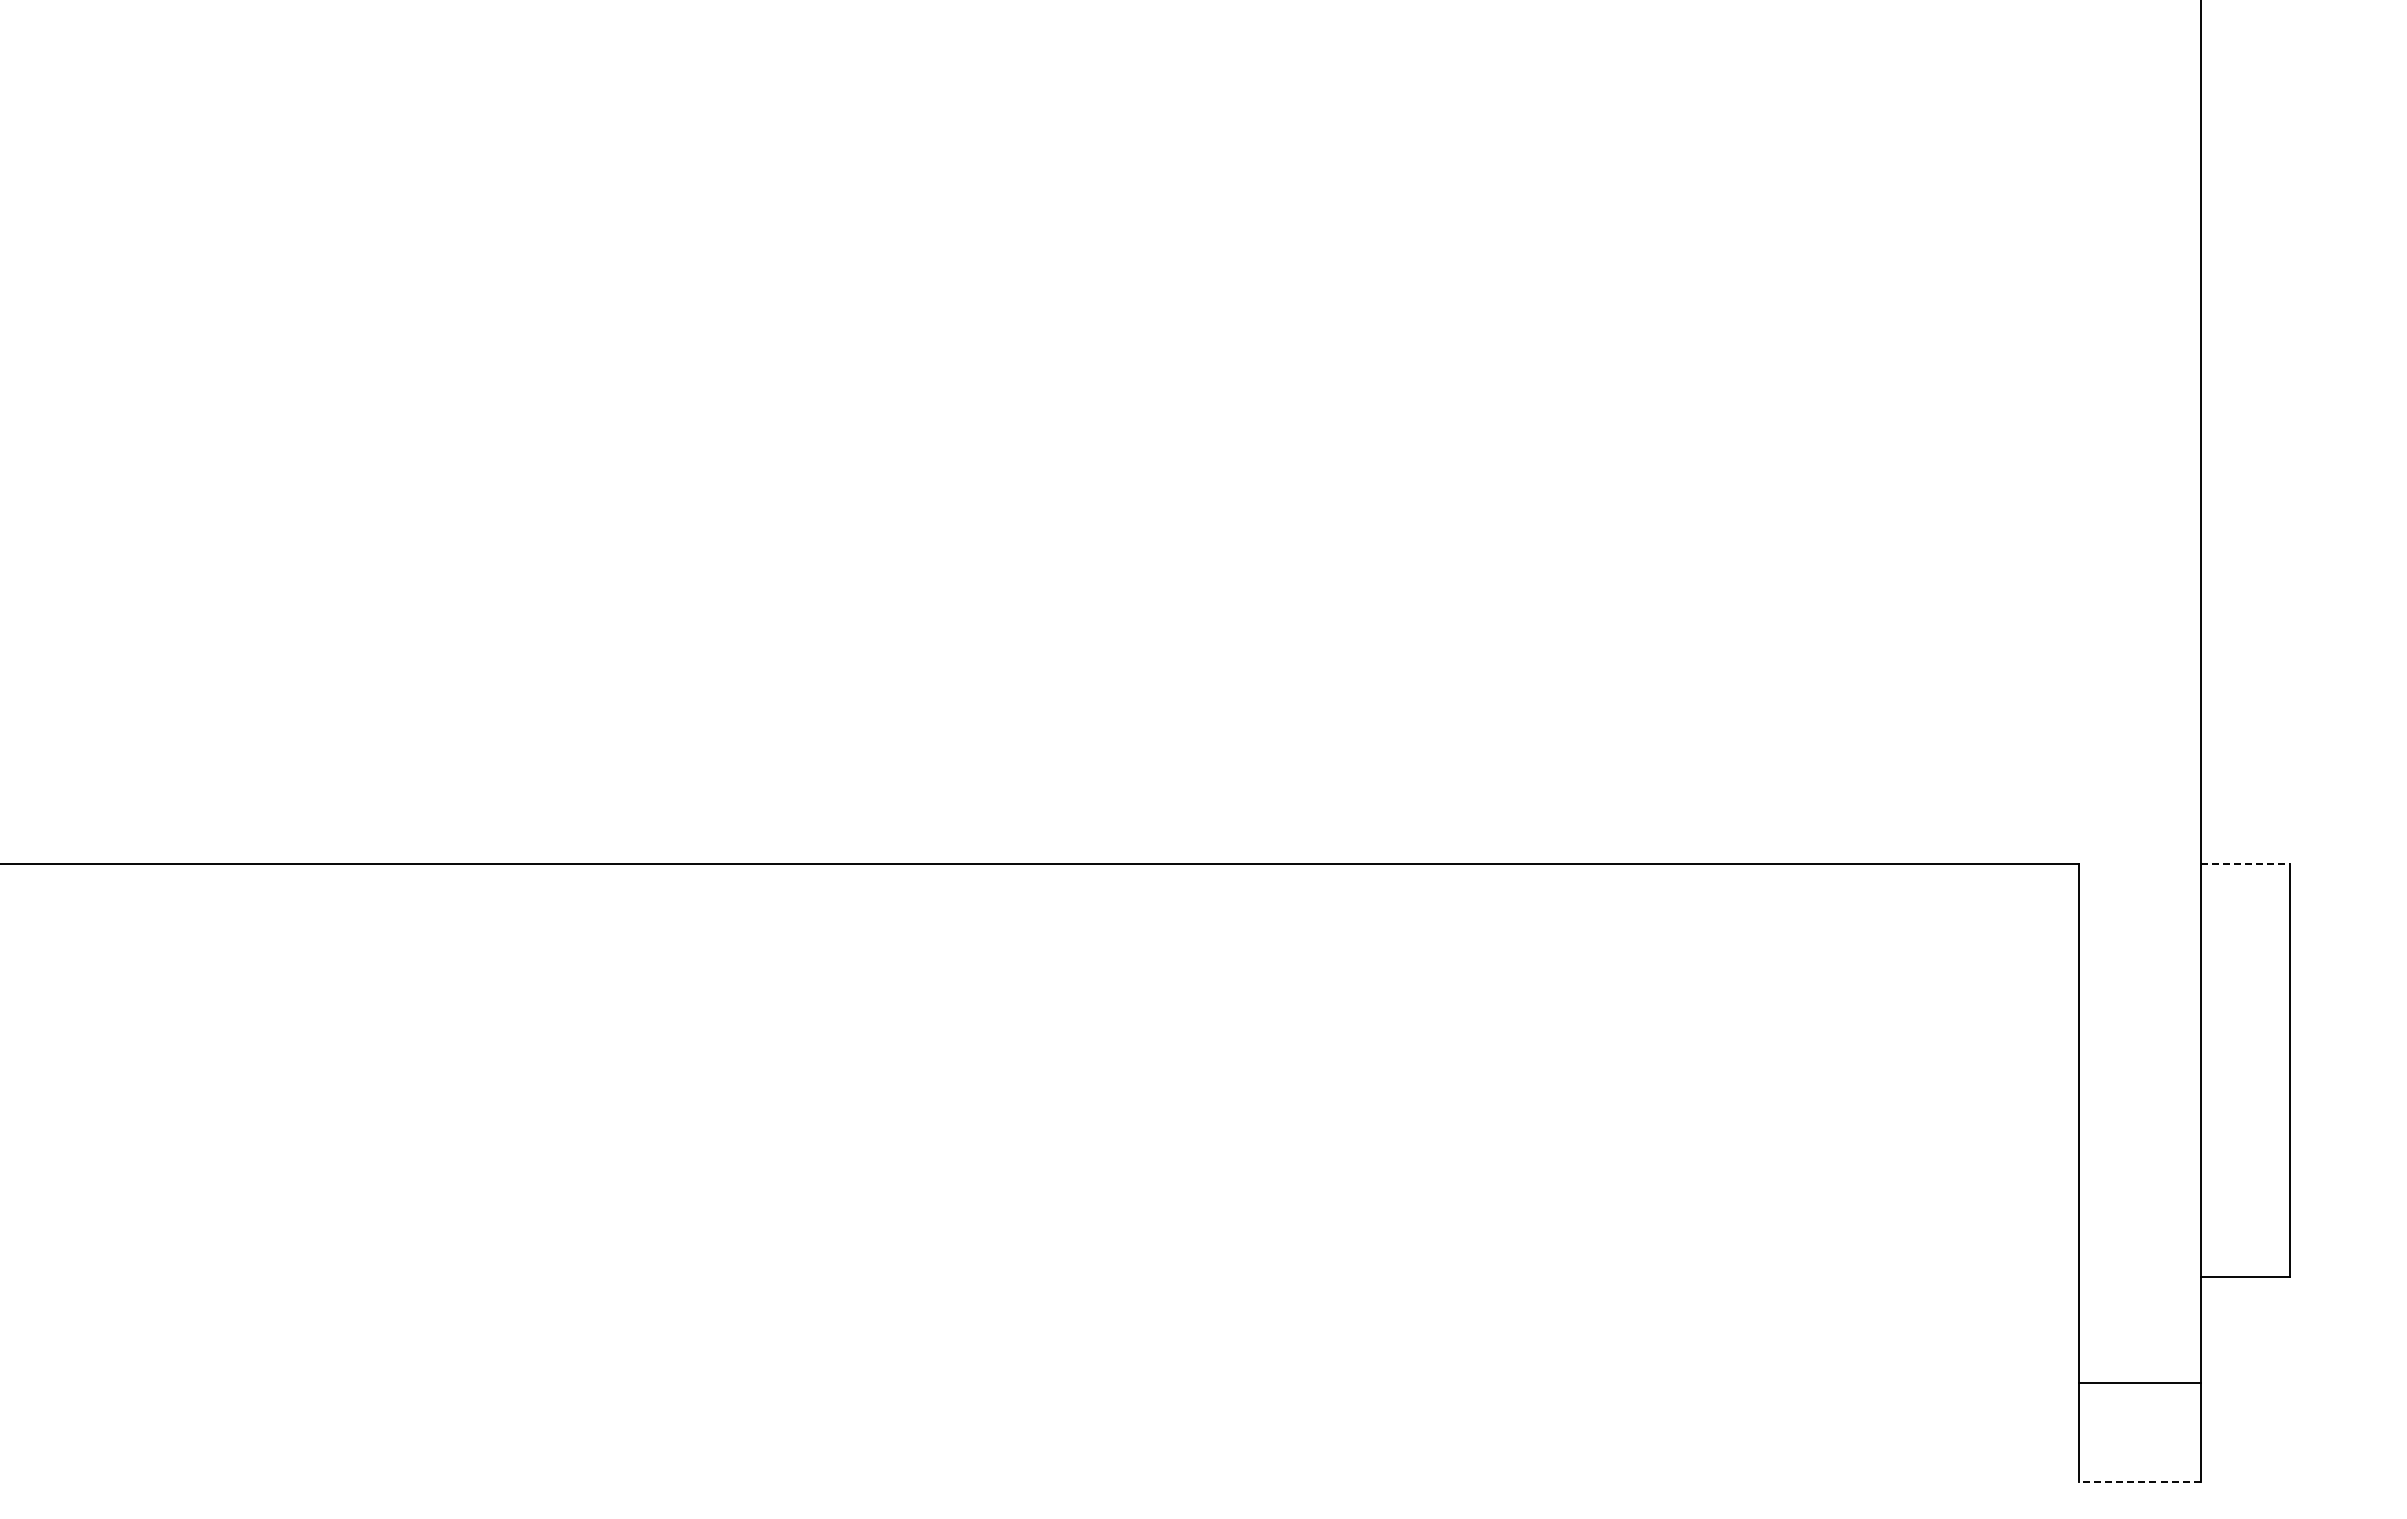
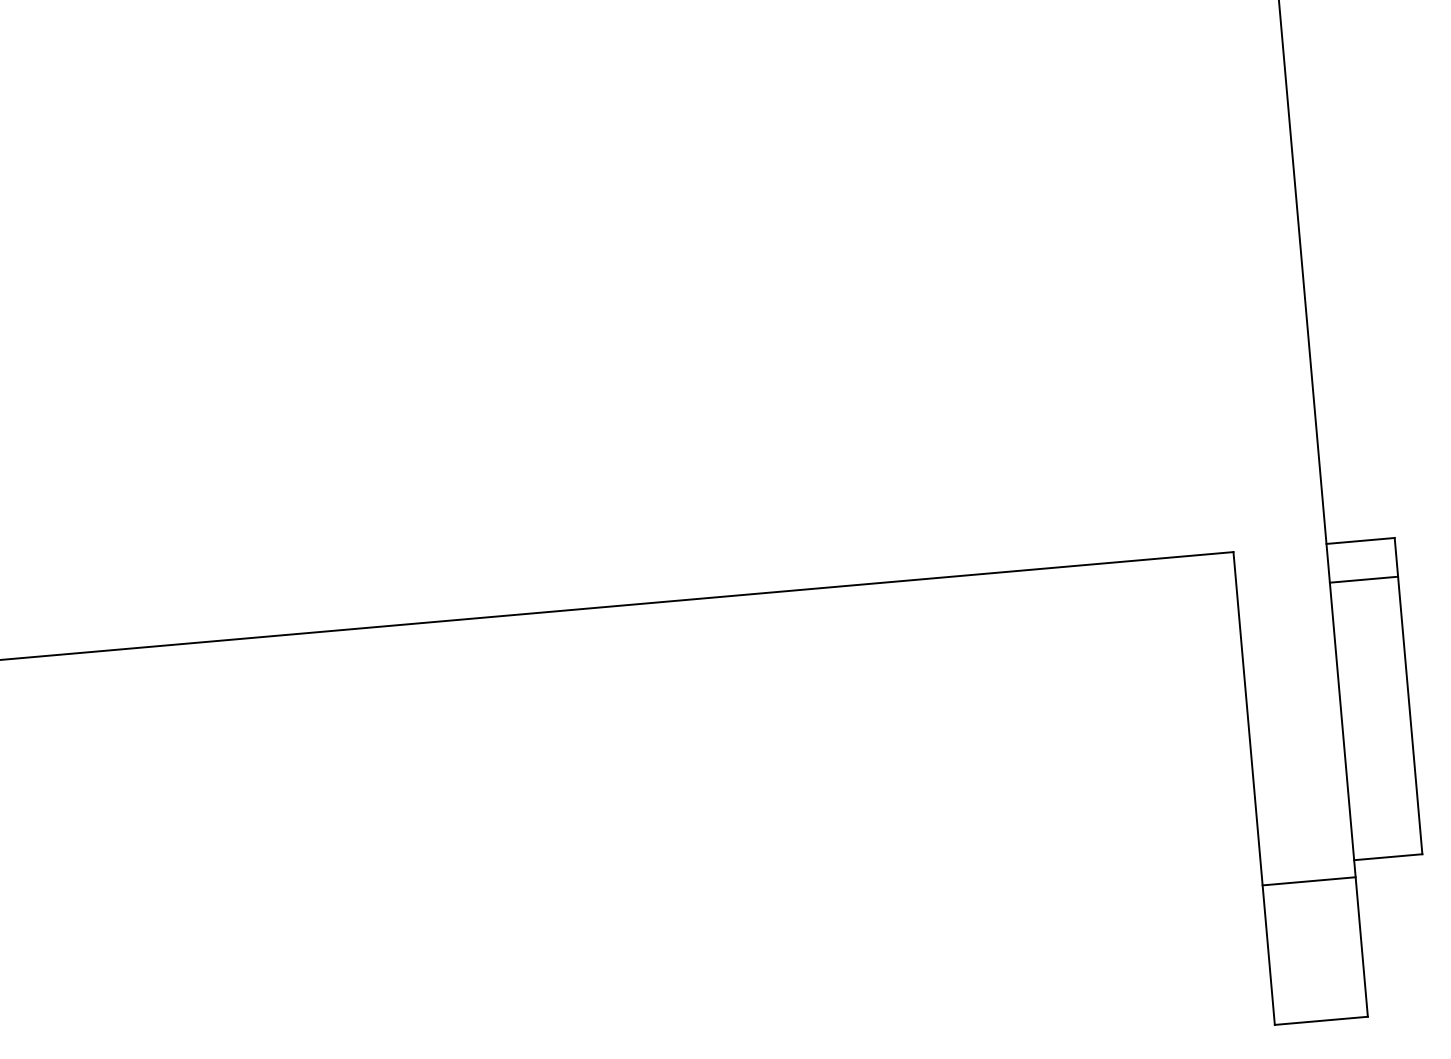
line: (2245, 863) -> (1360, 540), dashed -> solid
line: (2244, 914) -> (1363, 579), added
line: (2139, 1383) -> (1308, 881), moved
line: (2139, 1481) -> (1321, 1020), dashed -> solid

